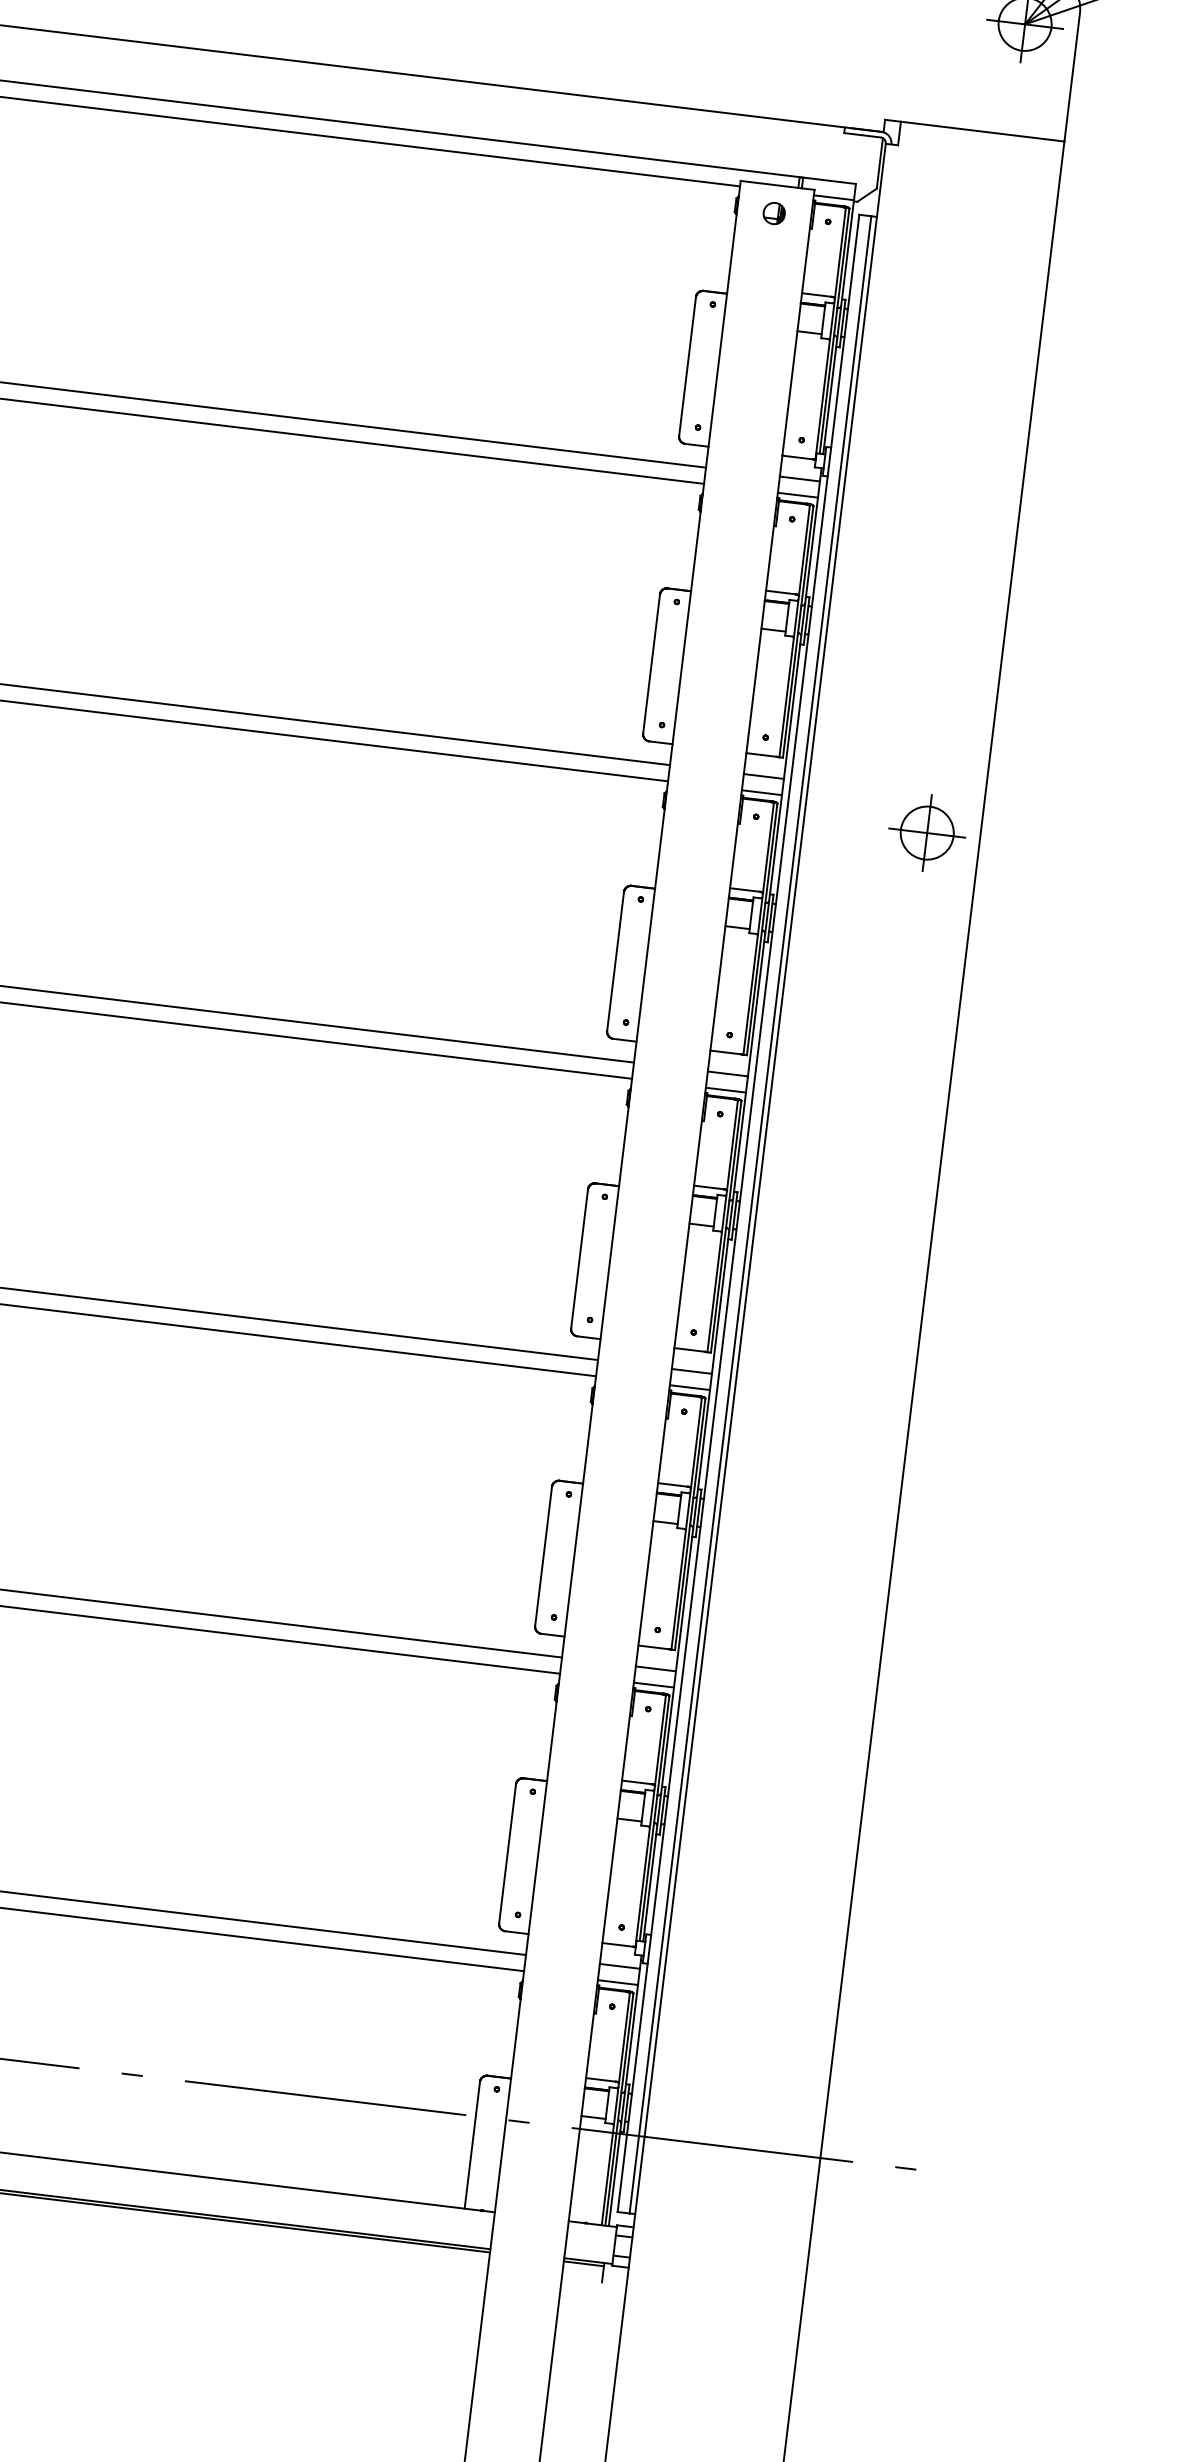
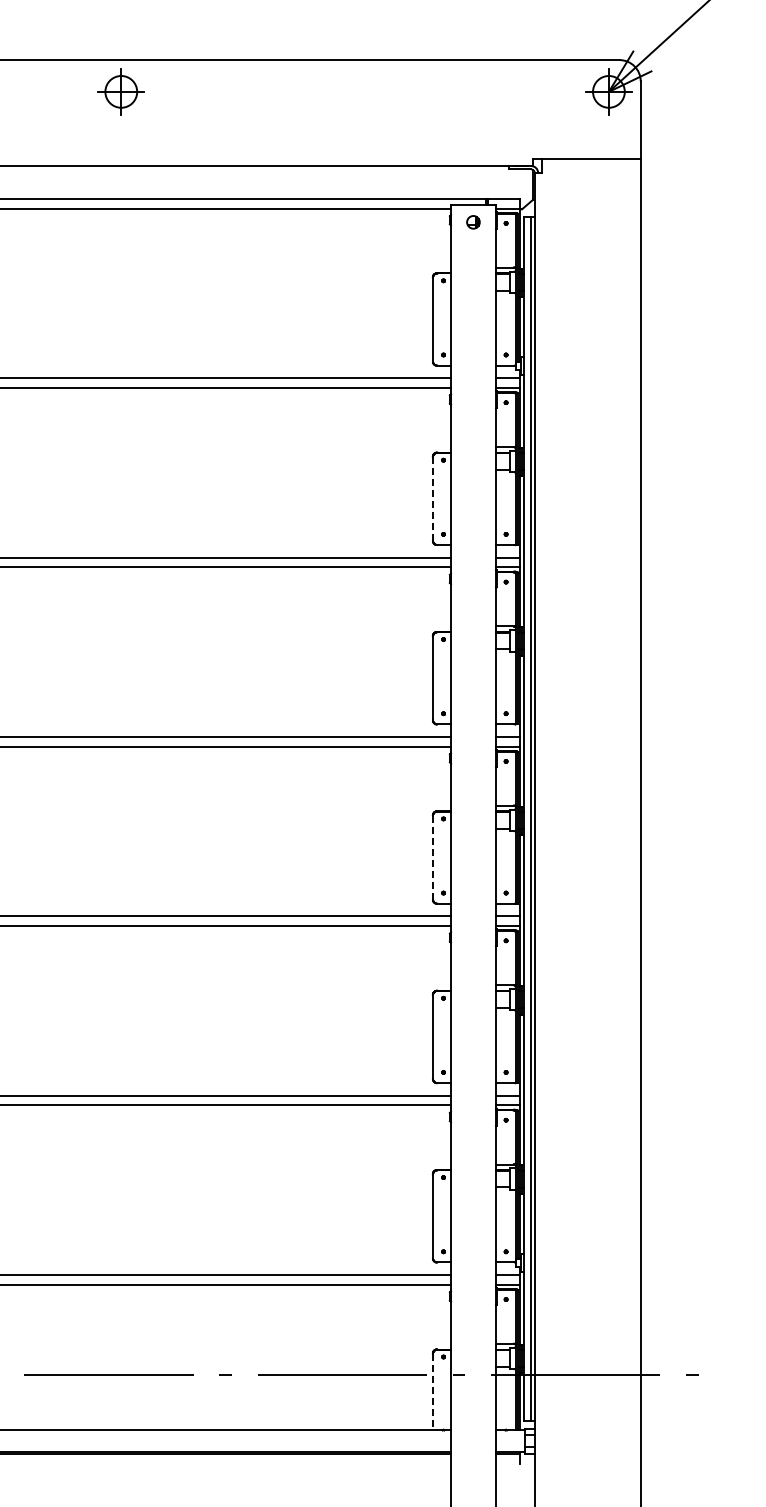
line: (650, 663) -> (432, 498), solid -> dashed
part: (926, 832) -> (608, 579), removed
line: (578, 1258) -> (432, 857), solid -> dashed
line: (471, 2146) -> (432, 1392), solid -> dashed

